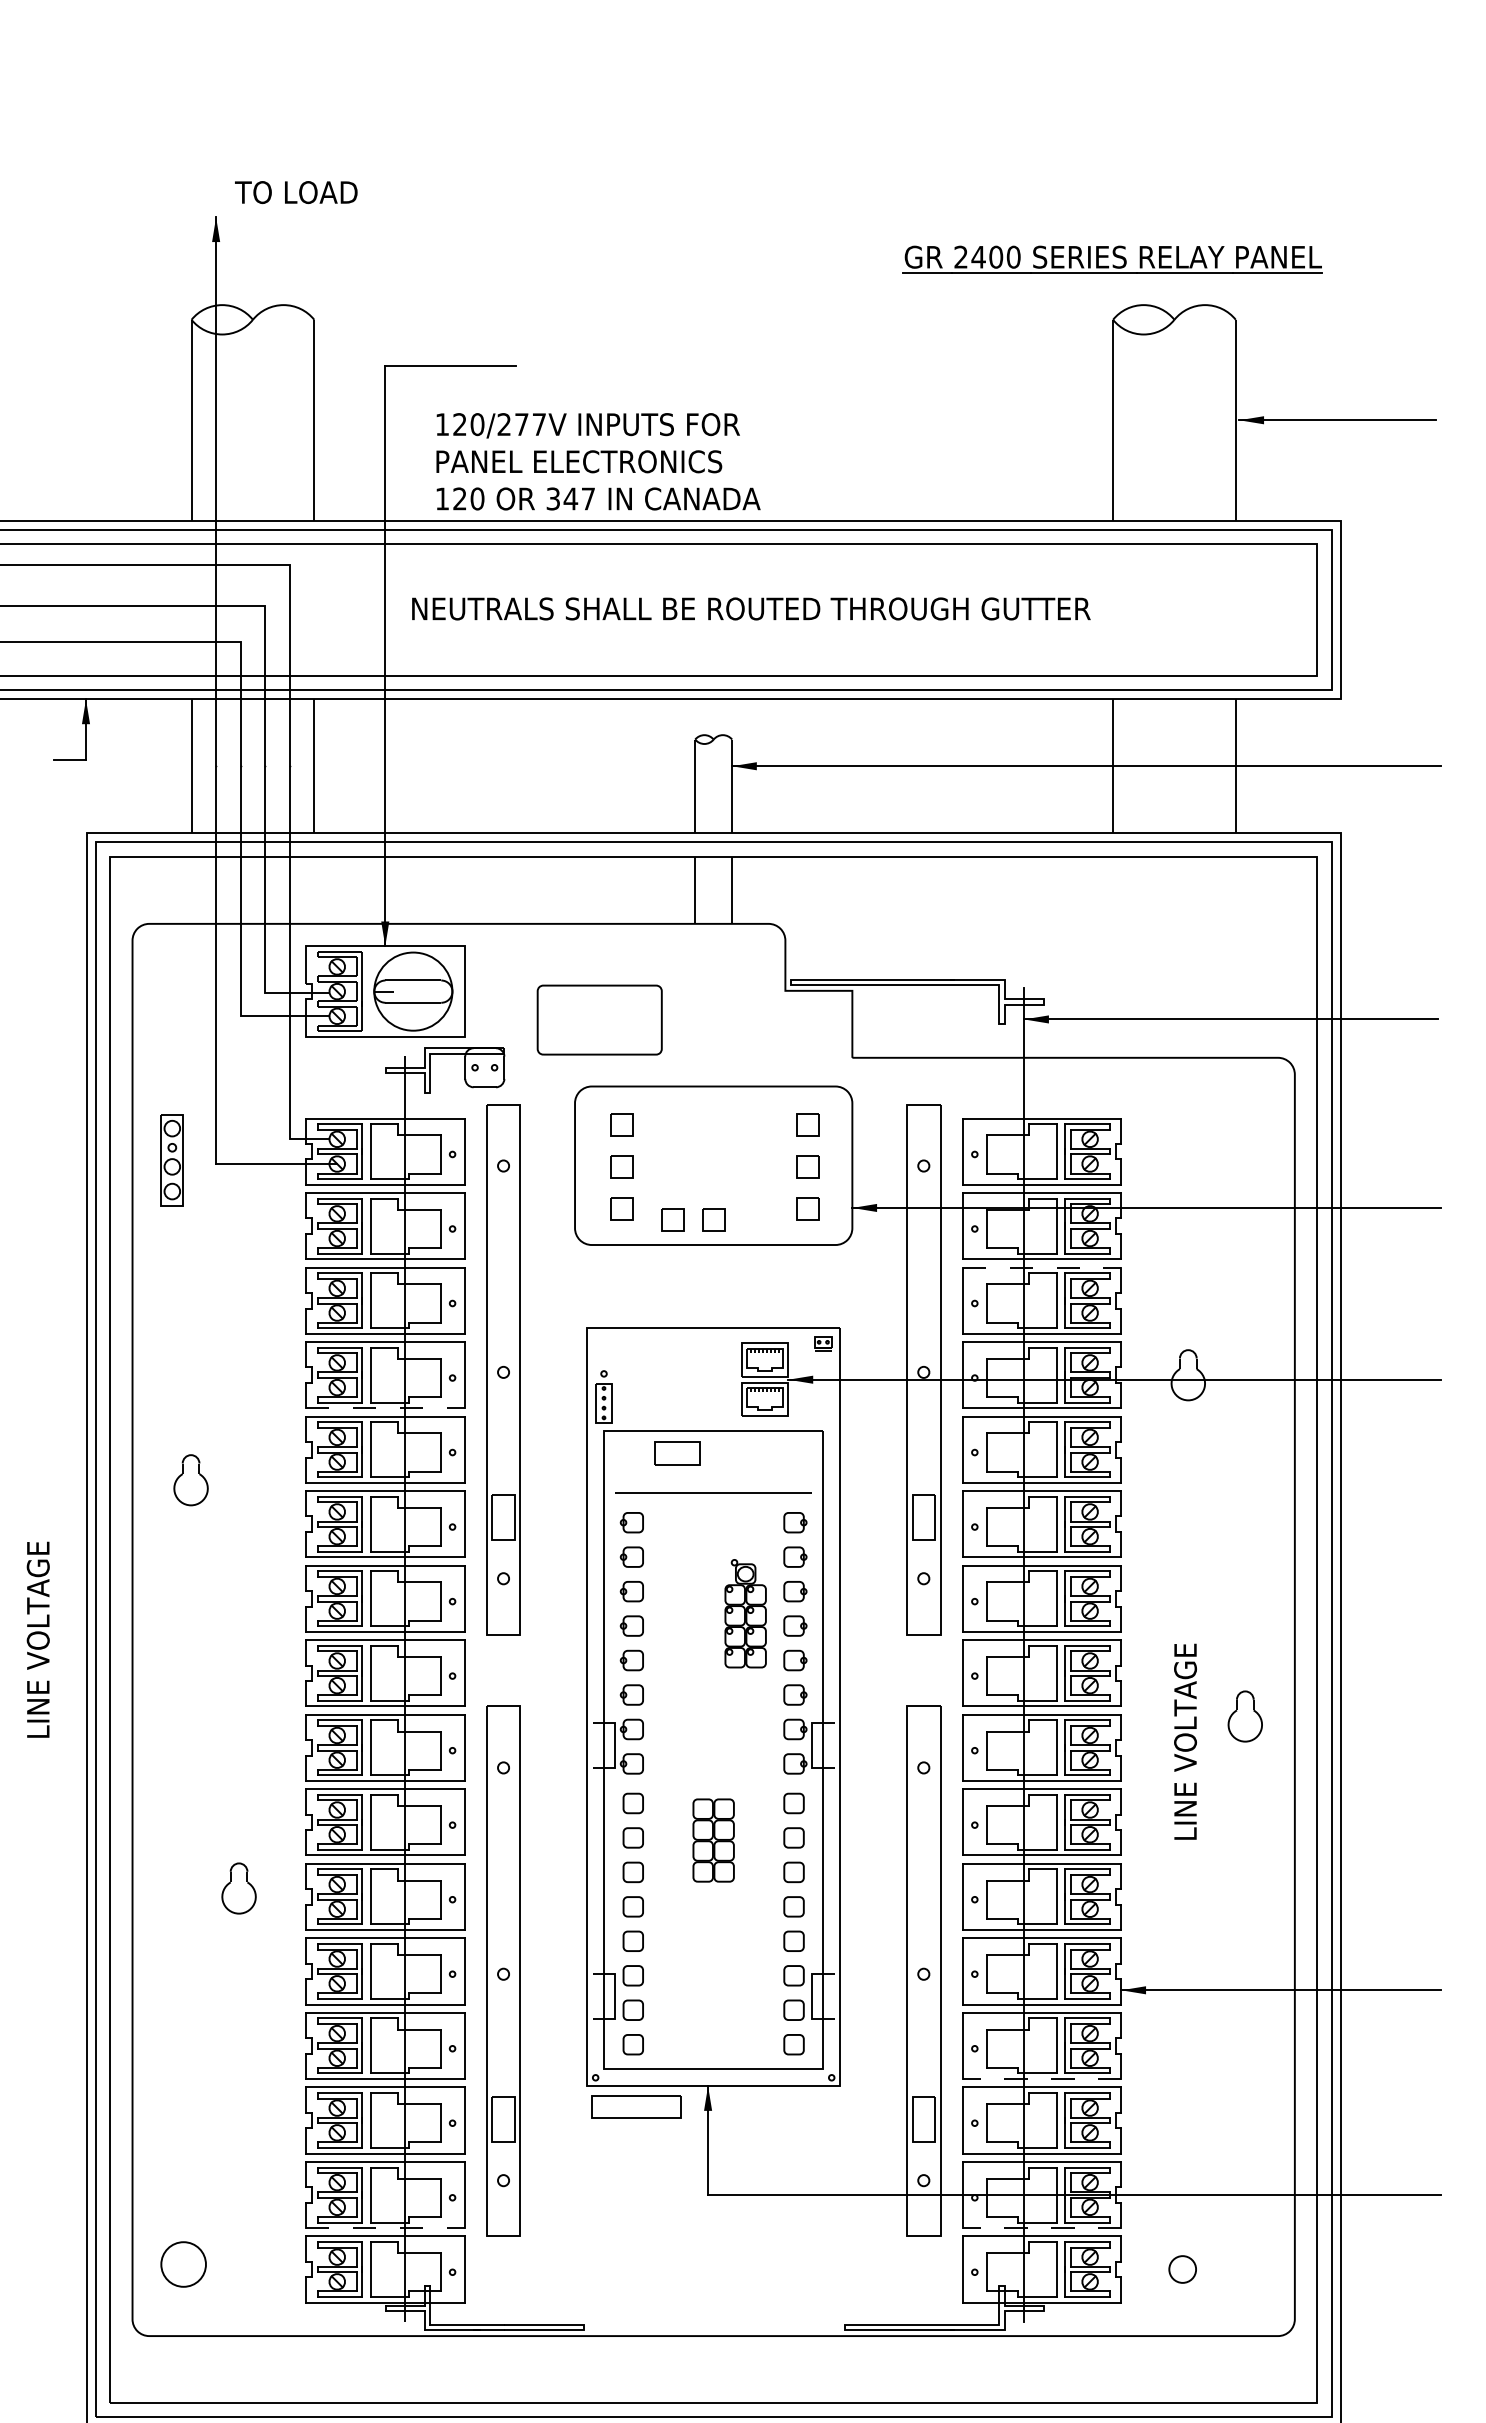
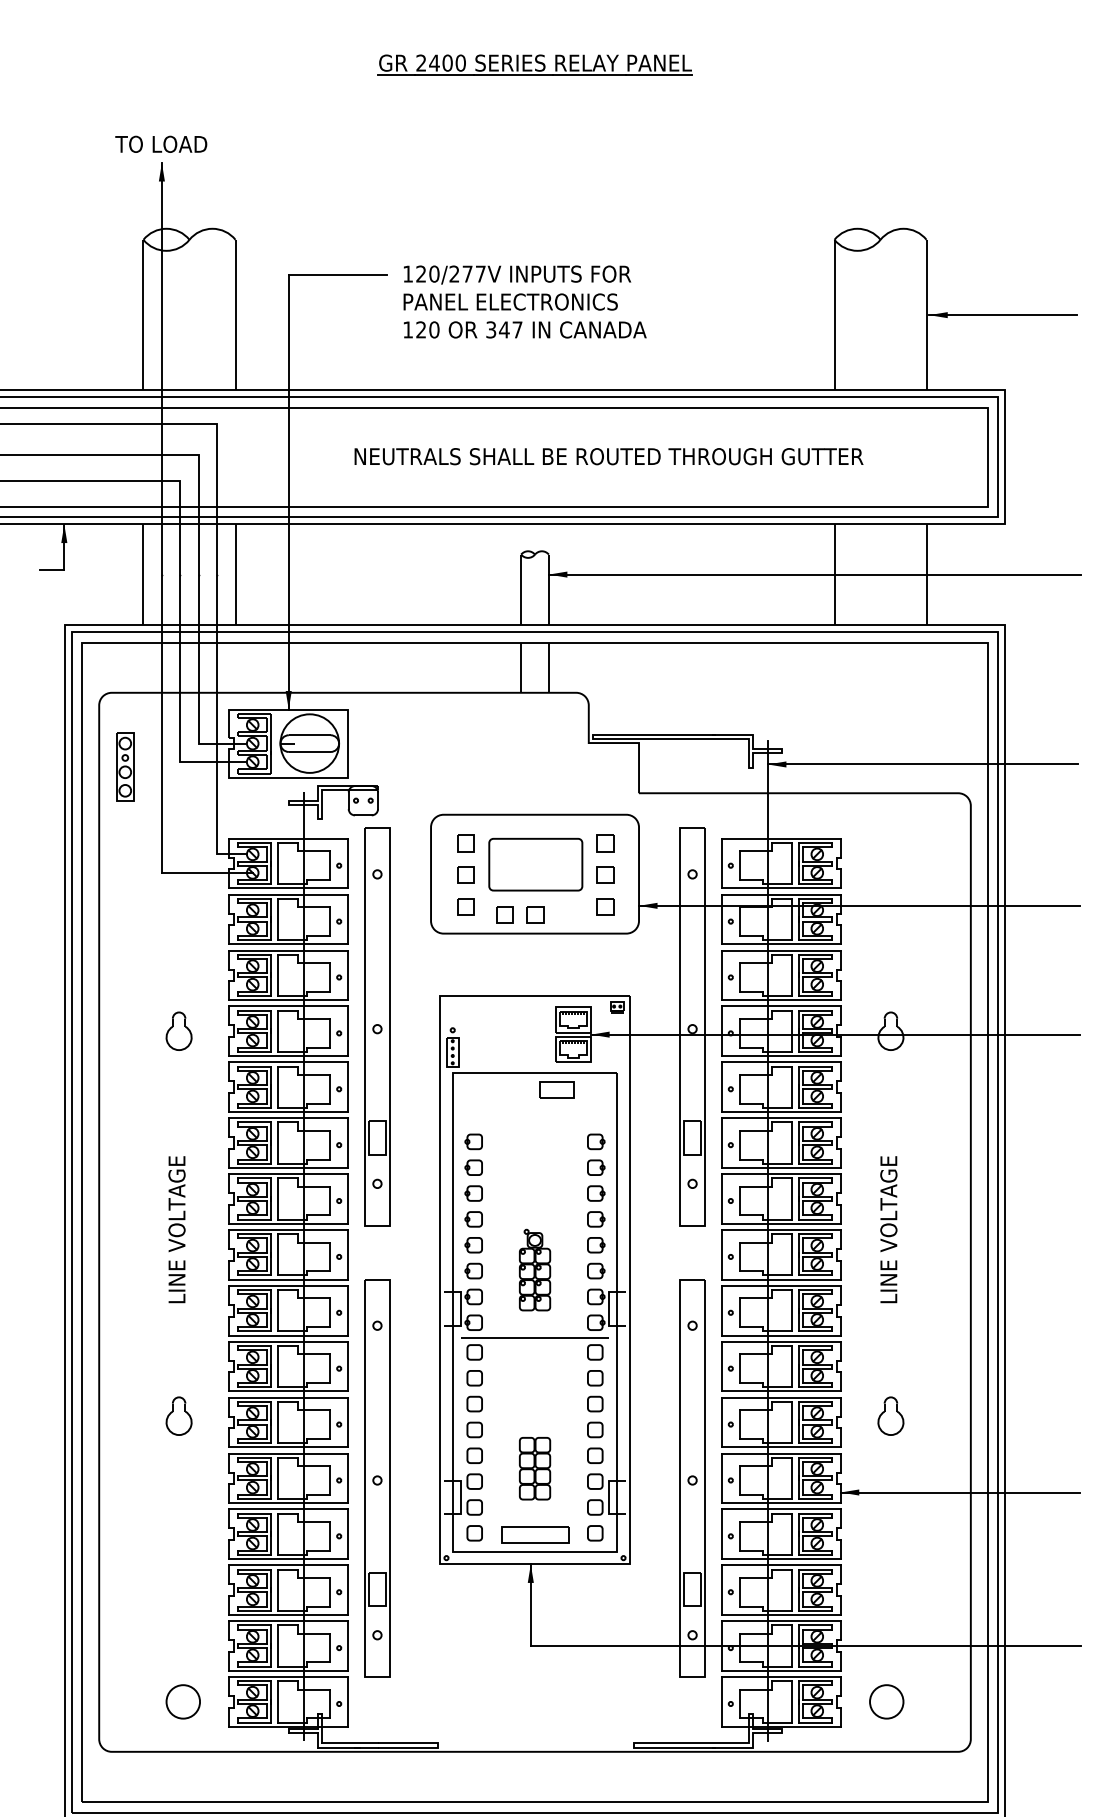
text: (296, 192) -> (161, 144), moved
part: (1112, 259) -> (534, 64), moved
text: (598, 461) -> (525, 301), moved
text: (751, 608) -> (609, 456), moved
part: (599, 1019) -> (535, 864), moved
part: (171, 1160) -> (124, 767), moved
line: (1042, 1267) -> (781, 950), dashed -> solid
line: (385, 1408) -> (288, 1056), dashed -> solid
part: (677, 1453) -> (557, 1089), moved
part: (190, 1480) -> (178, 1031), moved
line: (713, 1492) -> (534, 1337), moved
part: (745, 1613) -> (534, 1269), moved
text: (37, 1639) -> (176, 1229), moved
part: (1244, 1716) -> (890, 1416), moved
text: (1185, 1741) -> (888, 1229), moved
part: (713, 1840) -> (534, 1468), moved
line: (1041, 2079) -> (780, 1559), dashed -> solid
part: (636, 2106) -> (534, 1534), moved
line: (385, 2228) -> (288, 1671), dashed -> solid
line: (1041, 2228) -> (780, 1671), dashed -> solid
circle: (183, 2264) -> (183, 1701), moved
circle: (1182, 2269) -> (886, 1701), size x1.67

